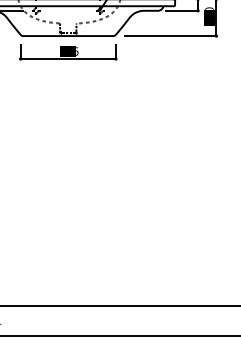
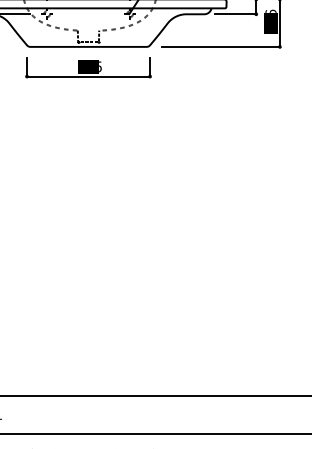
text: (209, 7) -> (270, 10), 160 -> 166

